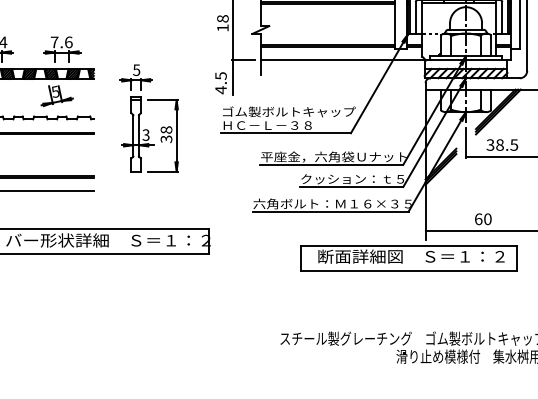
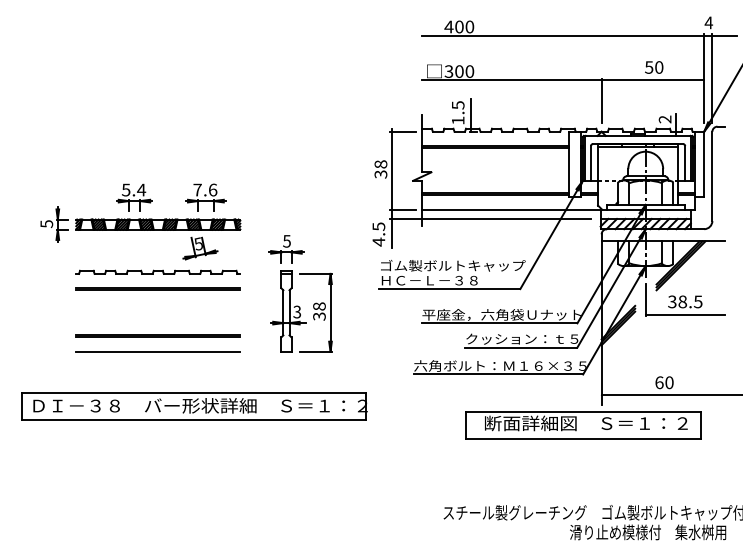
text: (222, 28) -> (380, 174), 18 -> 38
line: (323, 68) -> (490, 218), added
part: (141, 113) -> (292, 288), moved

